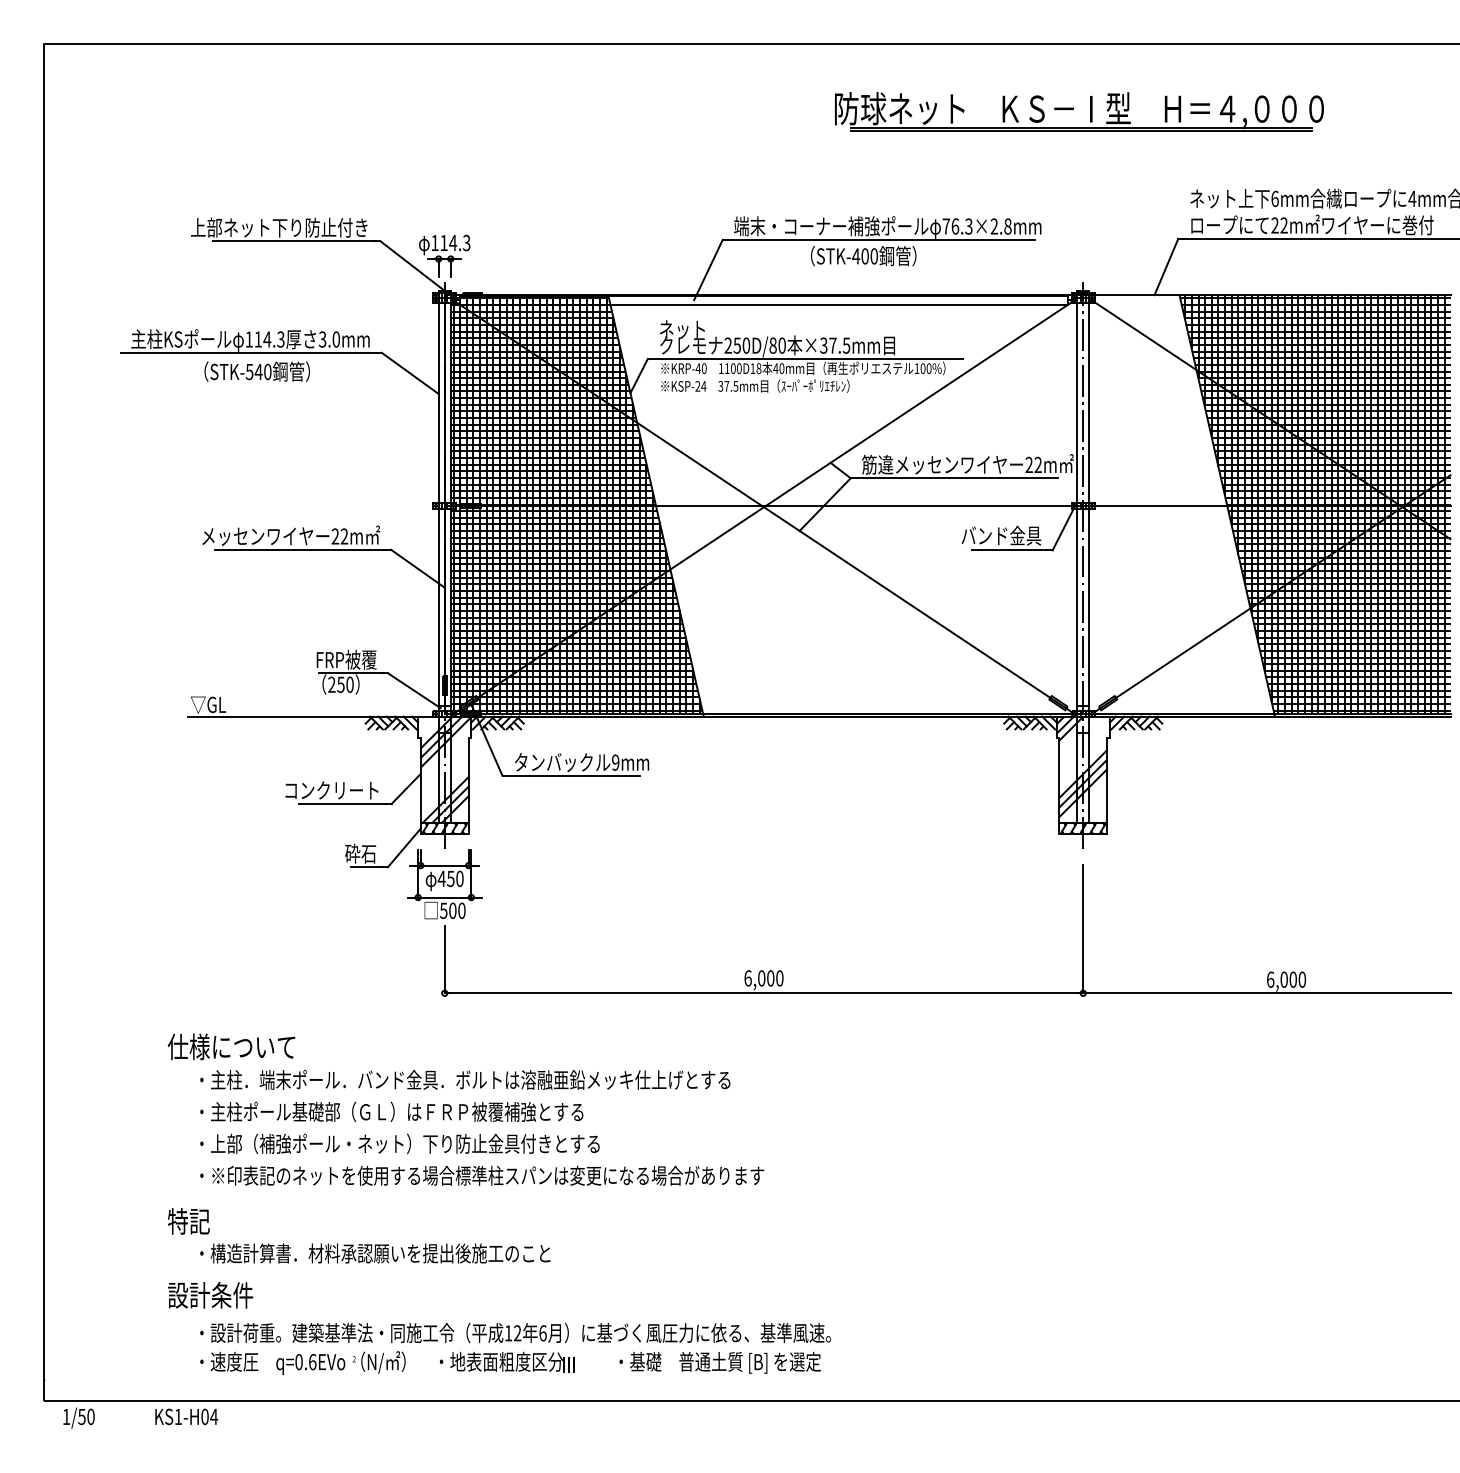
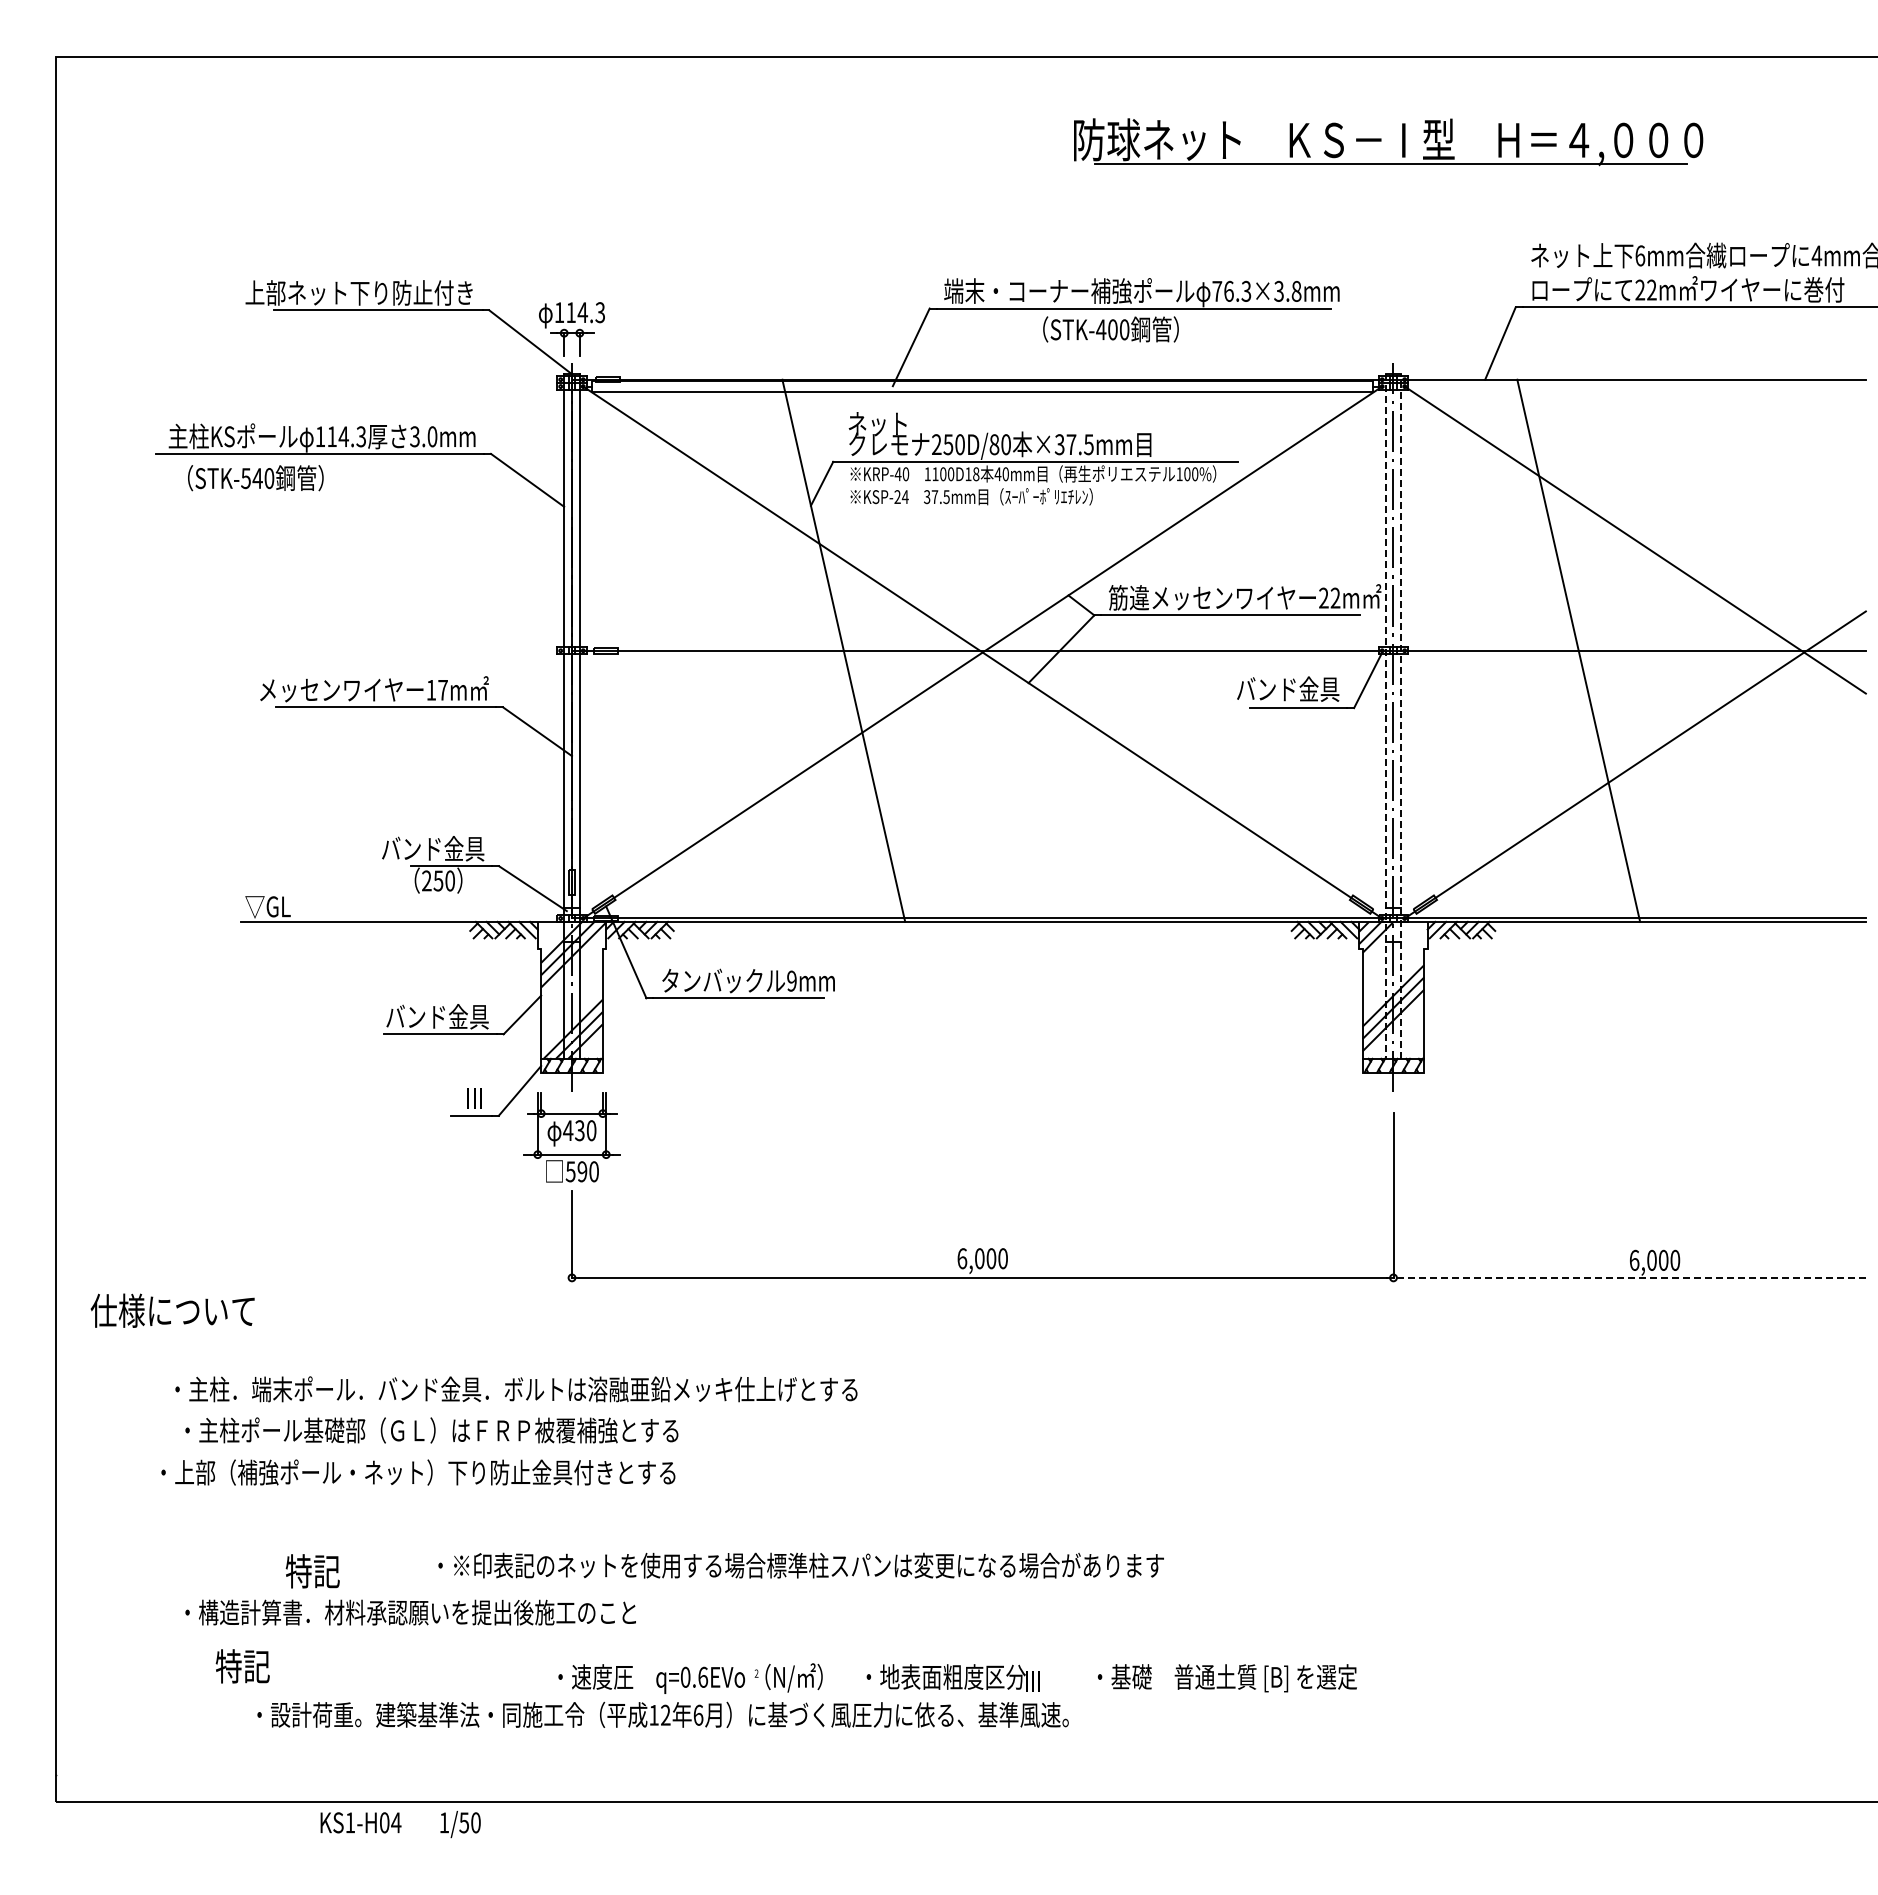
line: (1080, 130) -> (1390, 168), removed
text: (993, 226) -> (1278, 291), 76.3×2.8mm -> 76.3×3.8mm
text: (257, 371) -> (255, 478), moved
hatch: (576, 504) -> (741, 648), removed
hatch: (1314, 504) -> (1691, 648), removed
text: (339, 535) -> (436, 689), 22m -> 17m
line: (1089, 556) -> (1401, 716), solid -> dashed
line: (1077, 557) -> (1385, 717), solid -> dashed
text: (337, 659) -> (433, 848), FRP被覆 -> バンド金具
text: (332, 790) -> (427, 1016), コンクリート -> バンド金具
text: (360, 853) -> (463, 1098), 砕石 -> Ⅲ
text: (450, 878) -> (579, 1130), 450 -> 430
text: (452, 910) -> (582, 1171), 500 -> 590
line: (1266, 993) -> (1629, 1277), solid -> dashed
text: (231, 1046) -> (172, 1310), moved
text: (465, 1080) -> (516, 1389), moved
text: (391, 1111) -> (431, 1430), moved
text: (400, 1143) -> (418, 1472), moved
text: (481, 1175) -> (800, 1565), moved
text: (188, 1221) -> (312, 1571), moved
text: (375, 1253) -> (410, 1612), moved
text: (210, 1295) -> (270, 1666), 設計条件 -> 特記
text: (510, 1363) -> (957, 1678), moved
text: (186, 1416) -> (360, 1822), moved
text: (79, 1418) -> (460, 1824), moved

